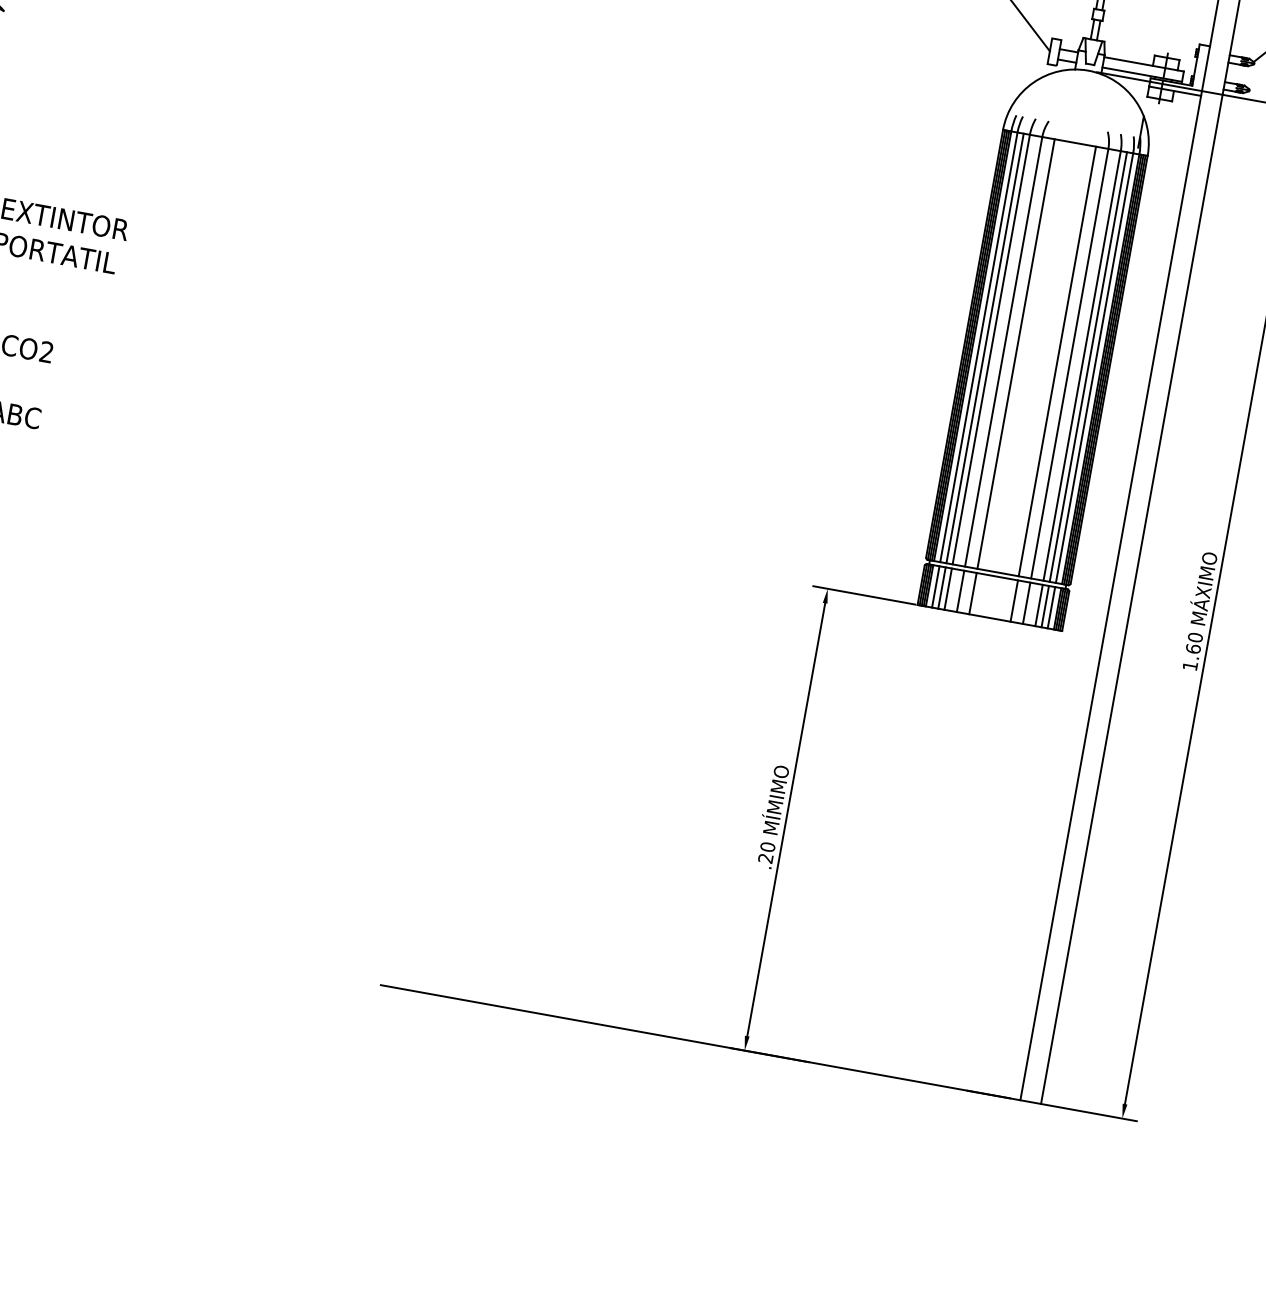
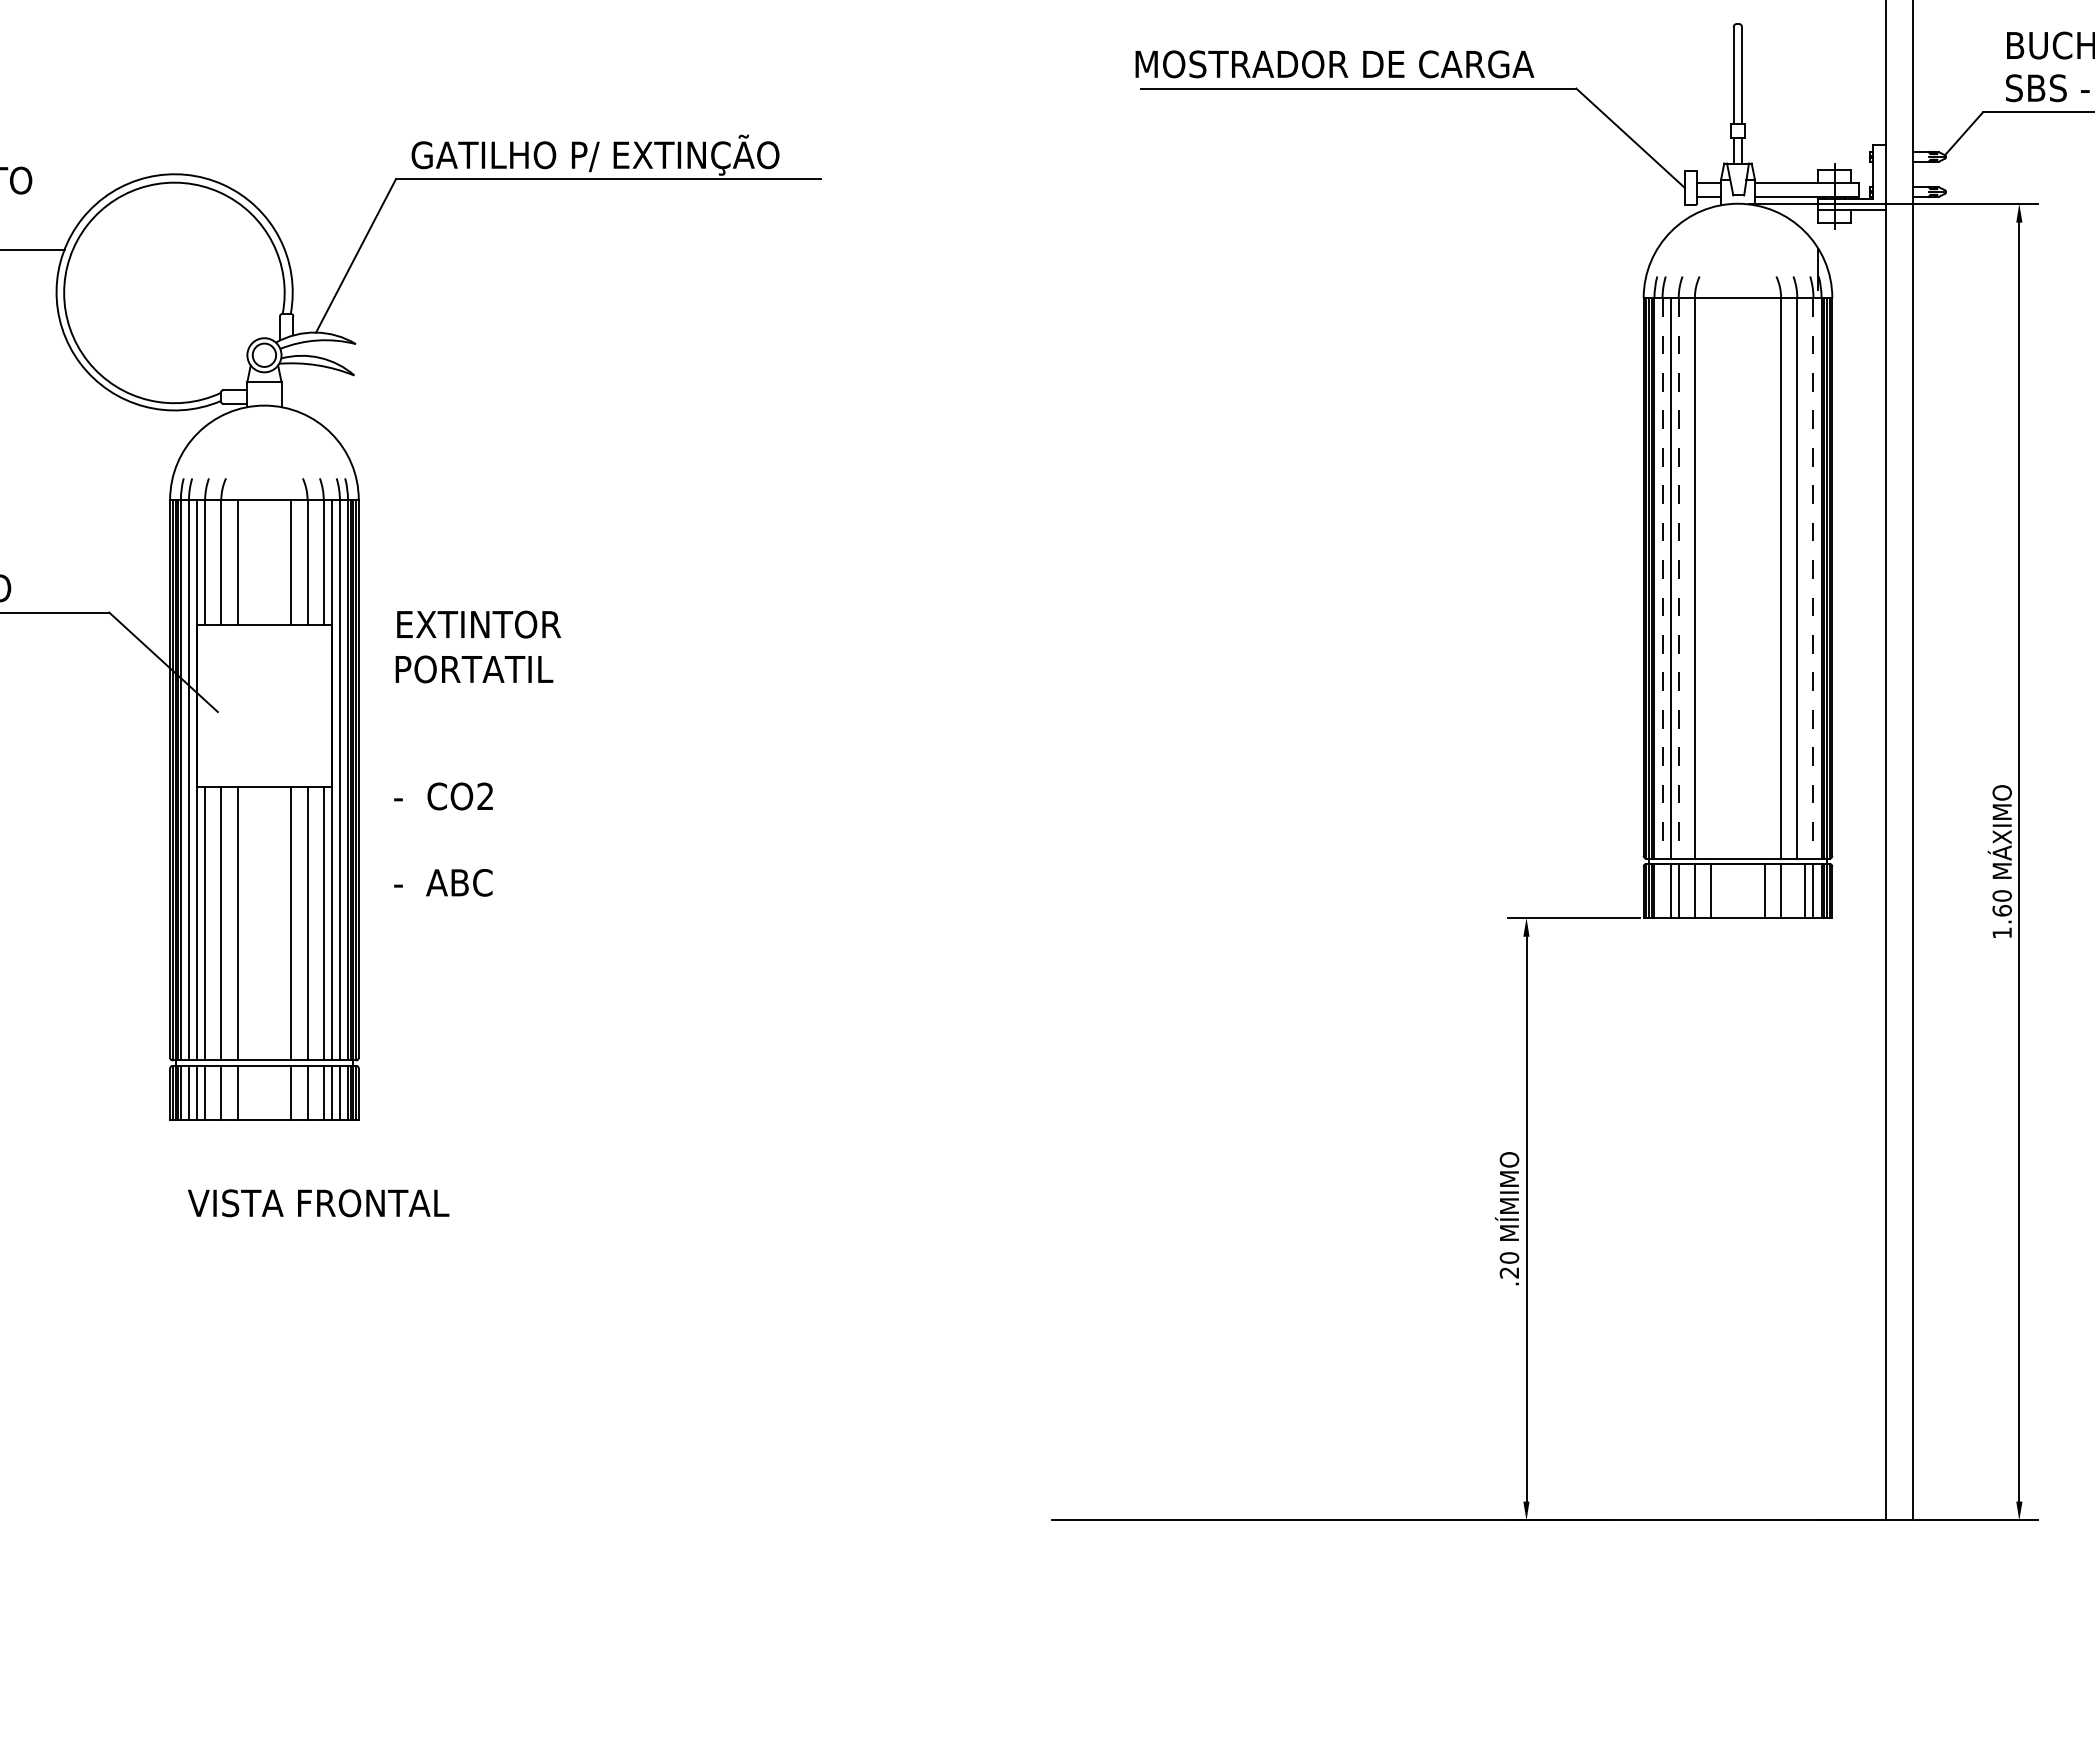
line: (978, 347) -> (1662, 578), solid -> dashed
line: (991, 349) -> (1678, 578), solid -> dashed
line: (1016, 354) -> (1711, 578), removed
line: (1057, 361) -> (1764, 578), removed
line: (1088, 367) -> (1805, 578), removed
line: (1094, 368) -> (1813, 578), solid -> dashed
line: (935, 586) -> (1662, 890), removed
line: (1039, 605) -> (1797, 890), removed

